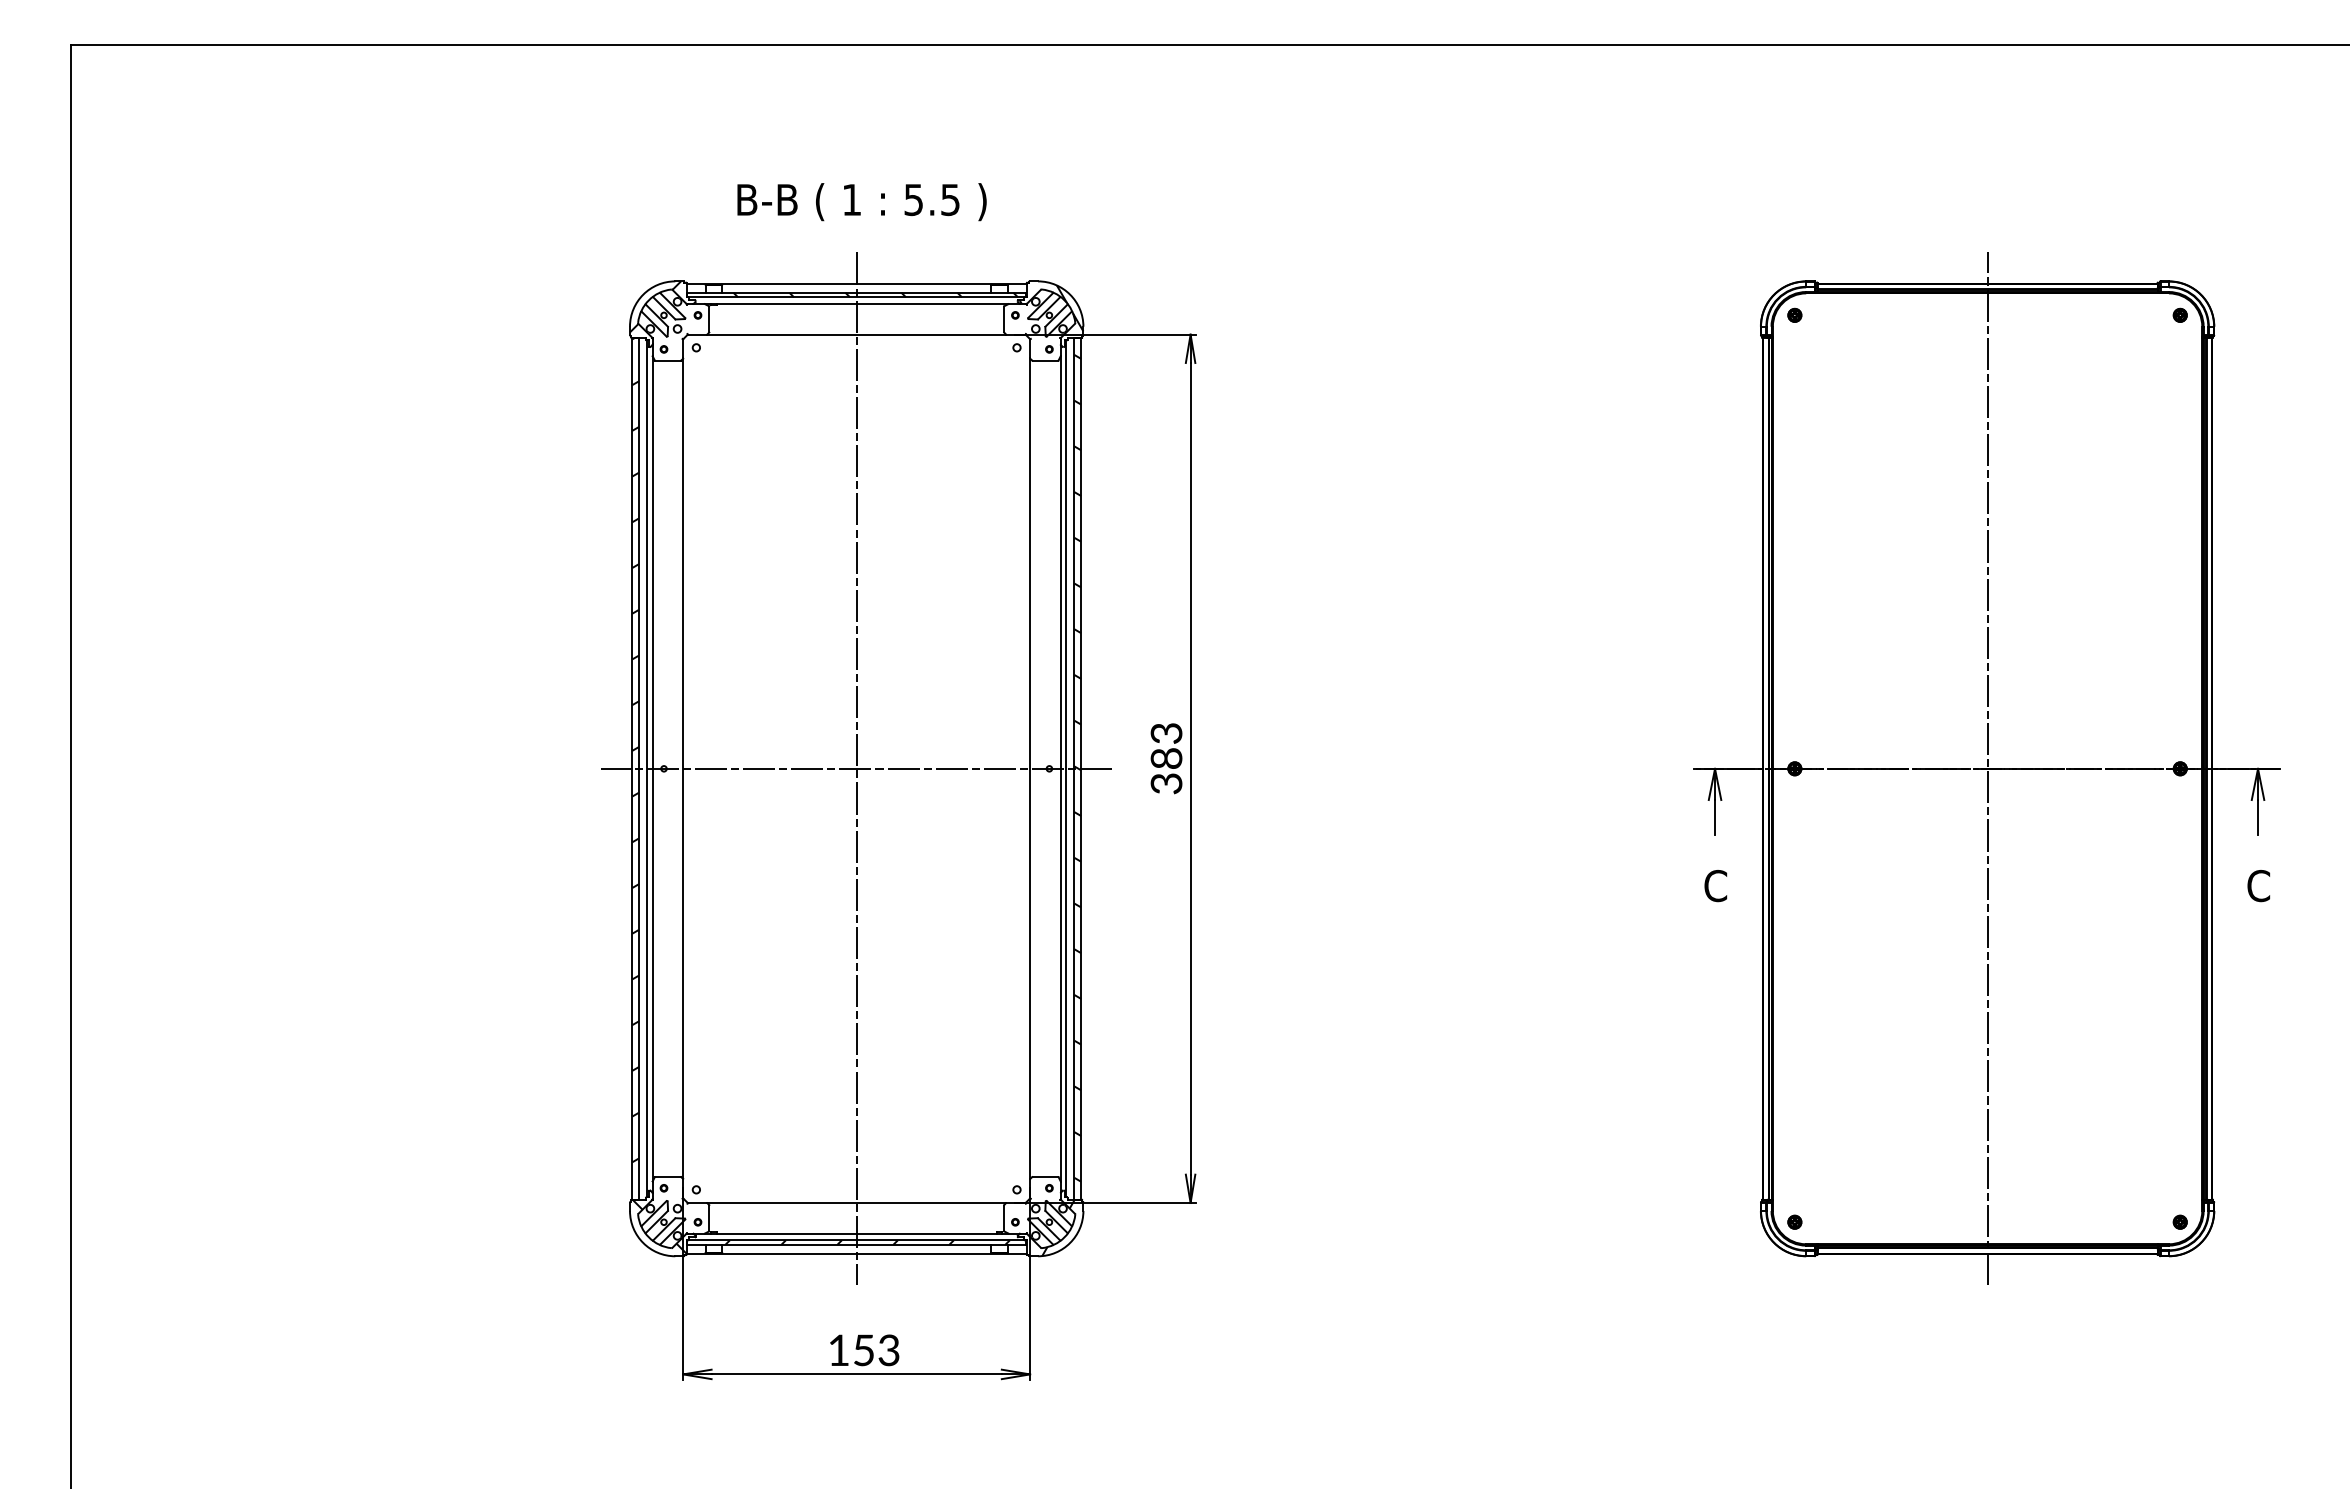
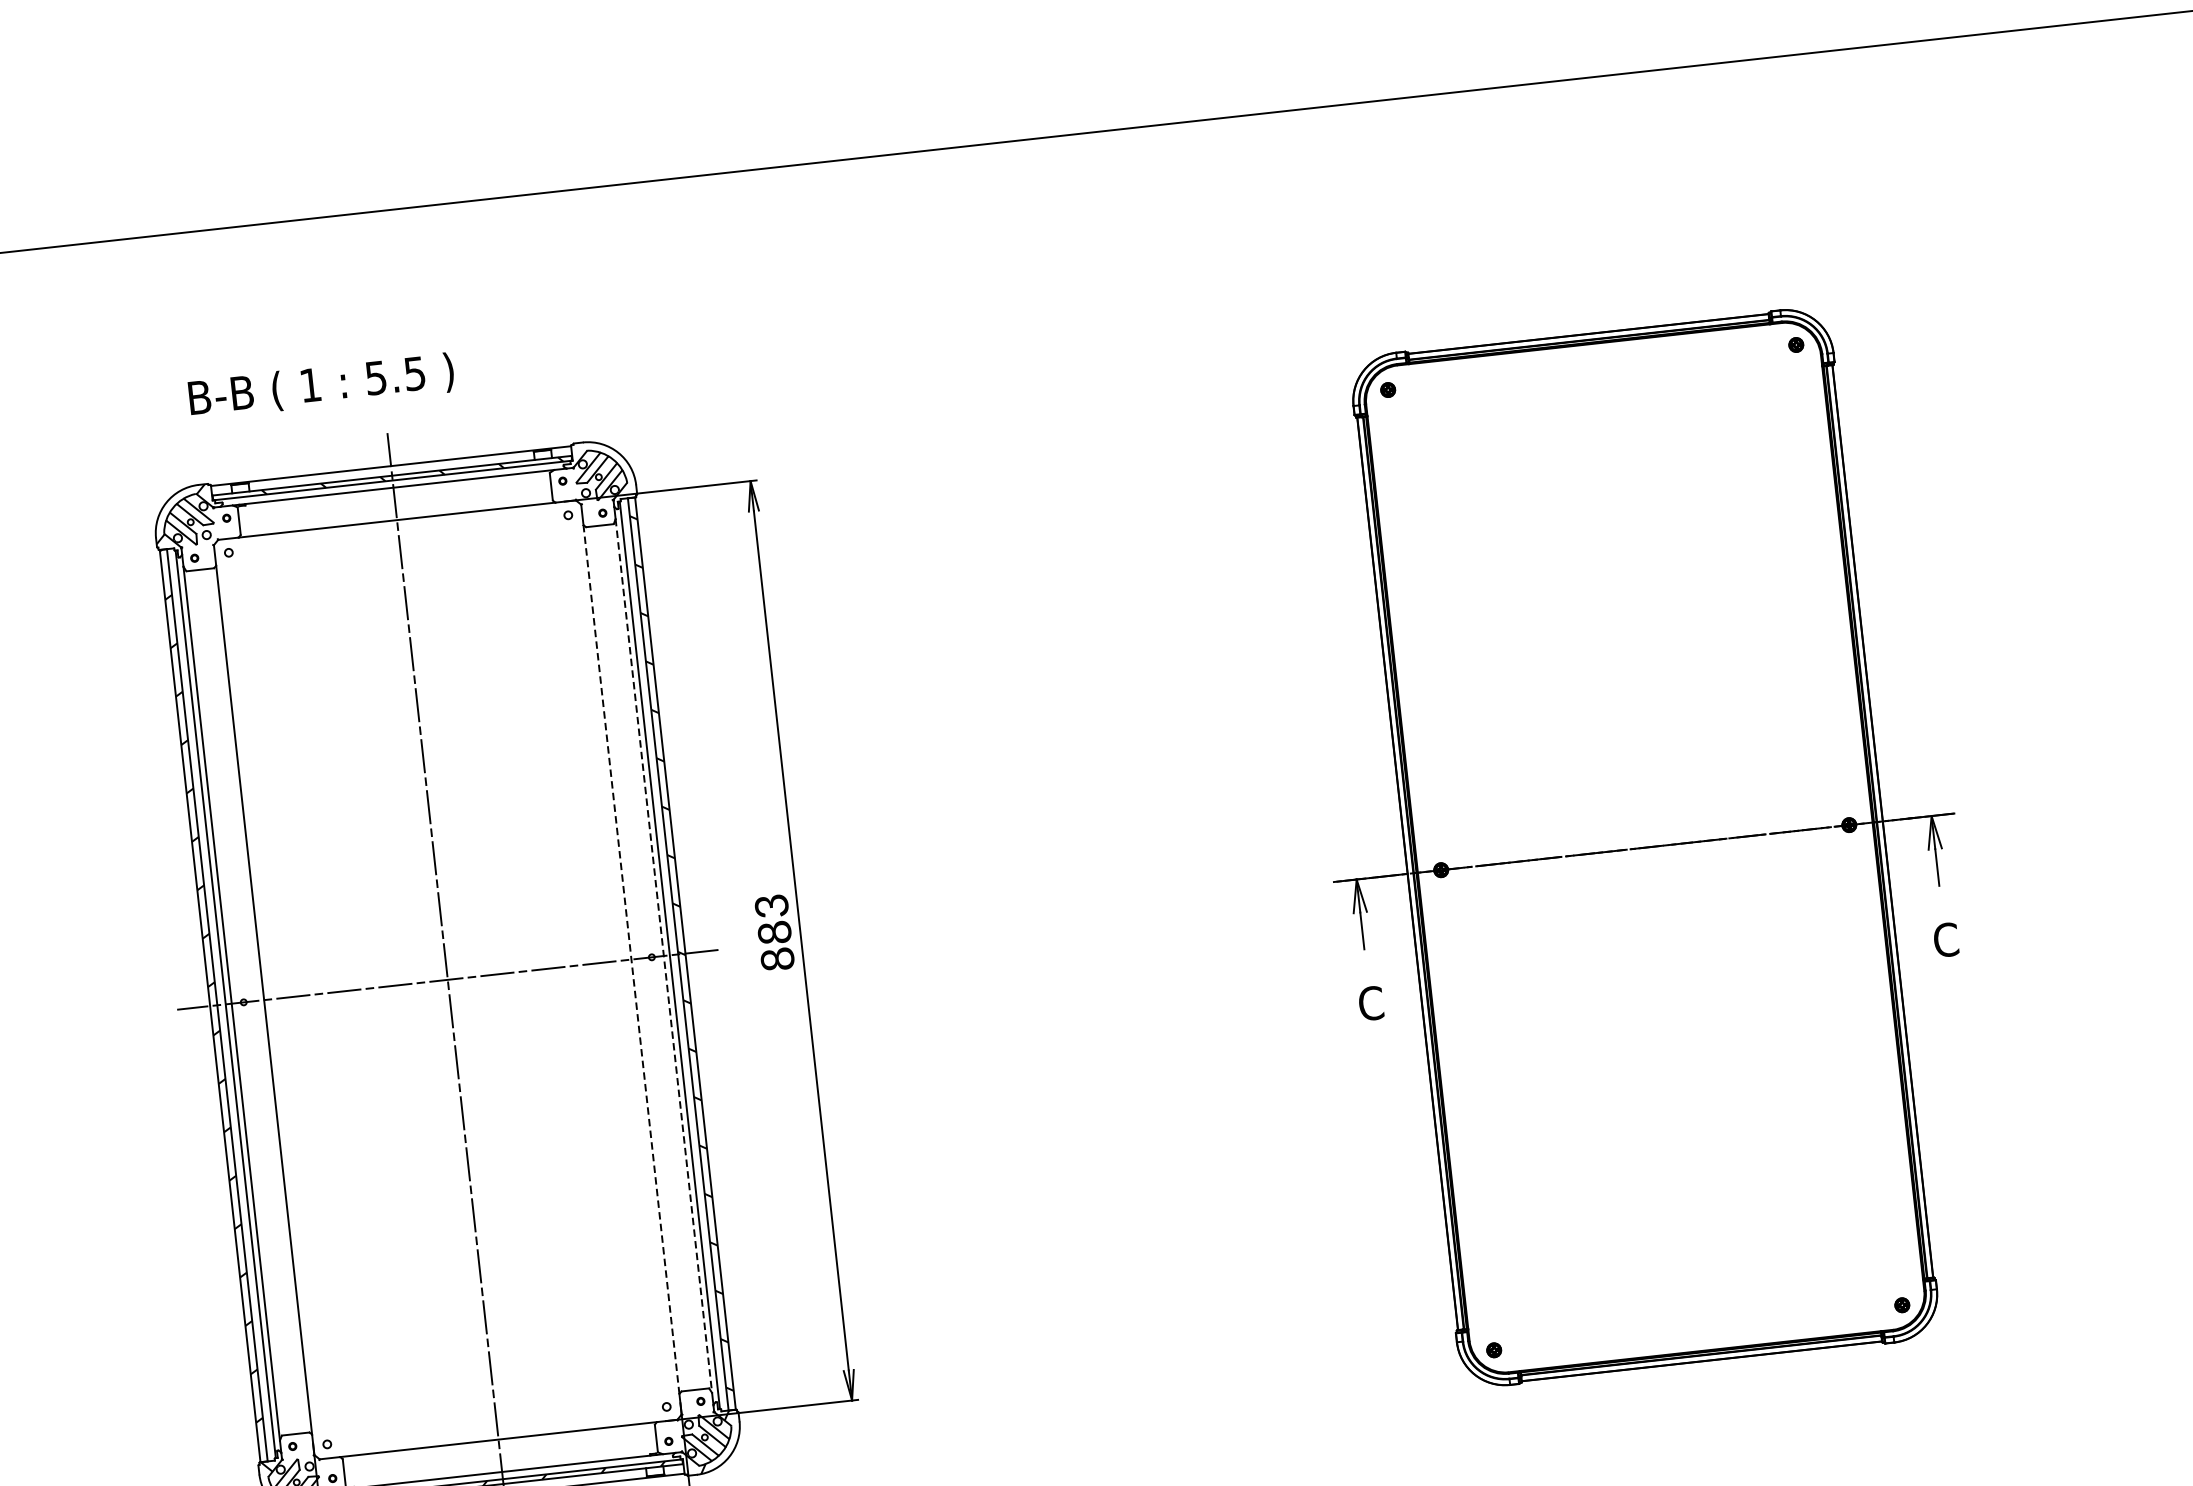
text: (861, 202) -> (321, 386), moved
hatch: (1051, 308) -> (600, 469), removed
line: (1030, 768) -> (631, 959), solid -> dashed
line: (1060, 768) -> (663, 955), solid -> dashed
line: (1987, 768) -> (1645, 847), removed
text: (1166, 783) -> (777, 959), 383 -> 883

